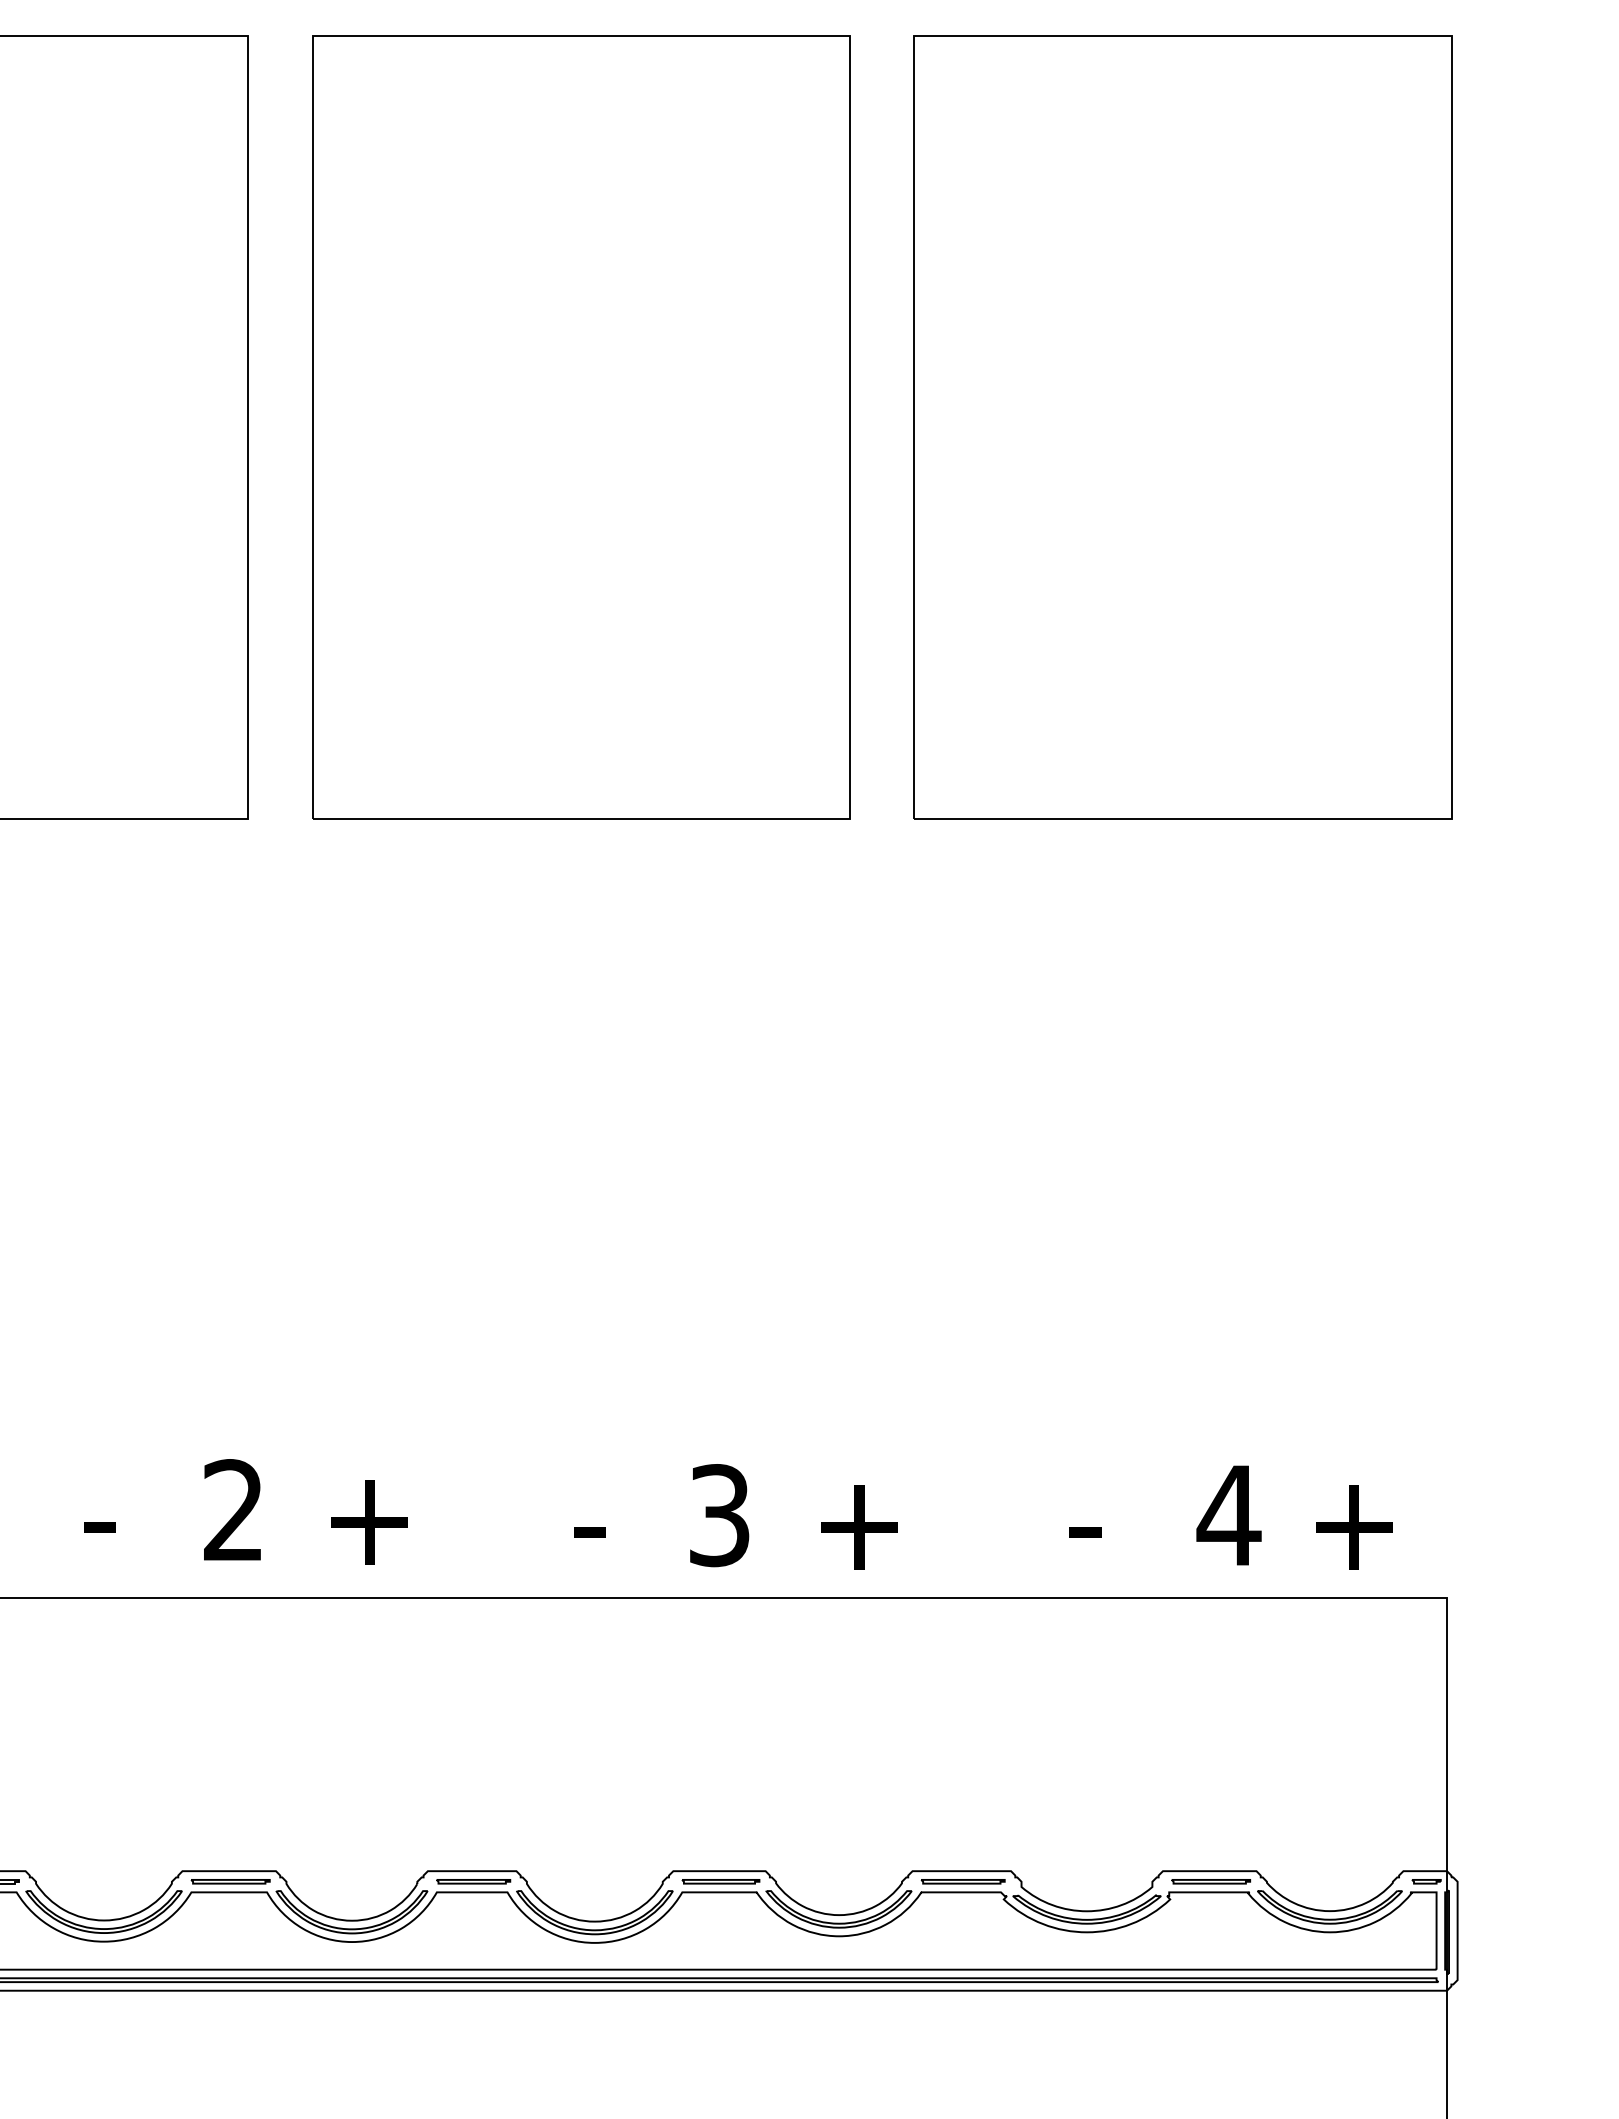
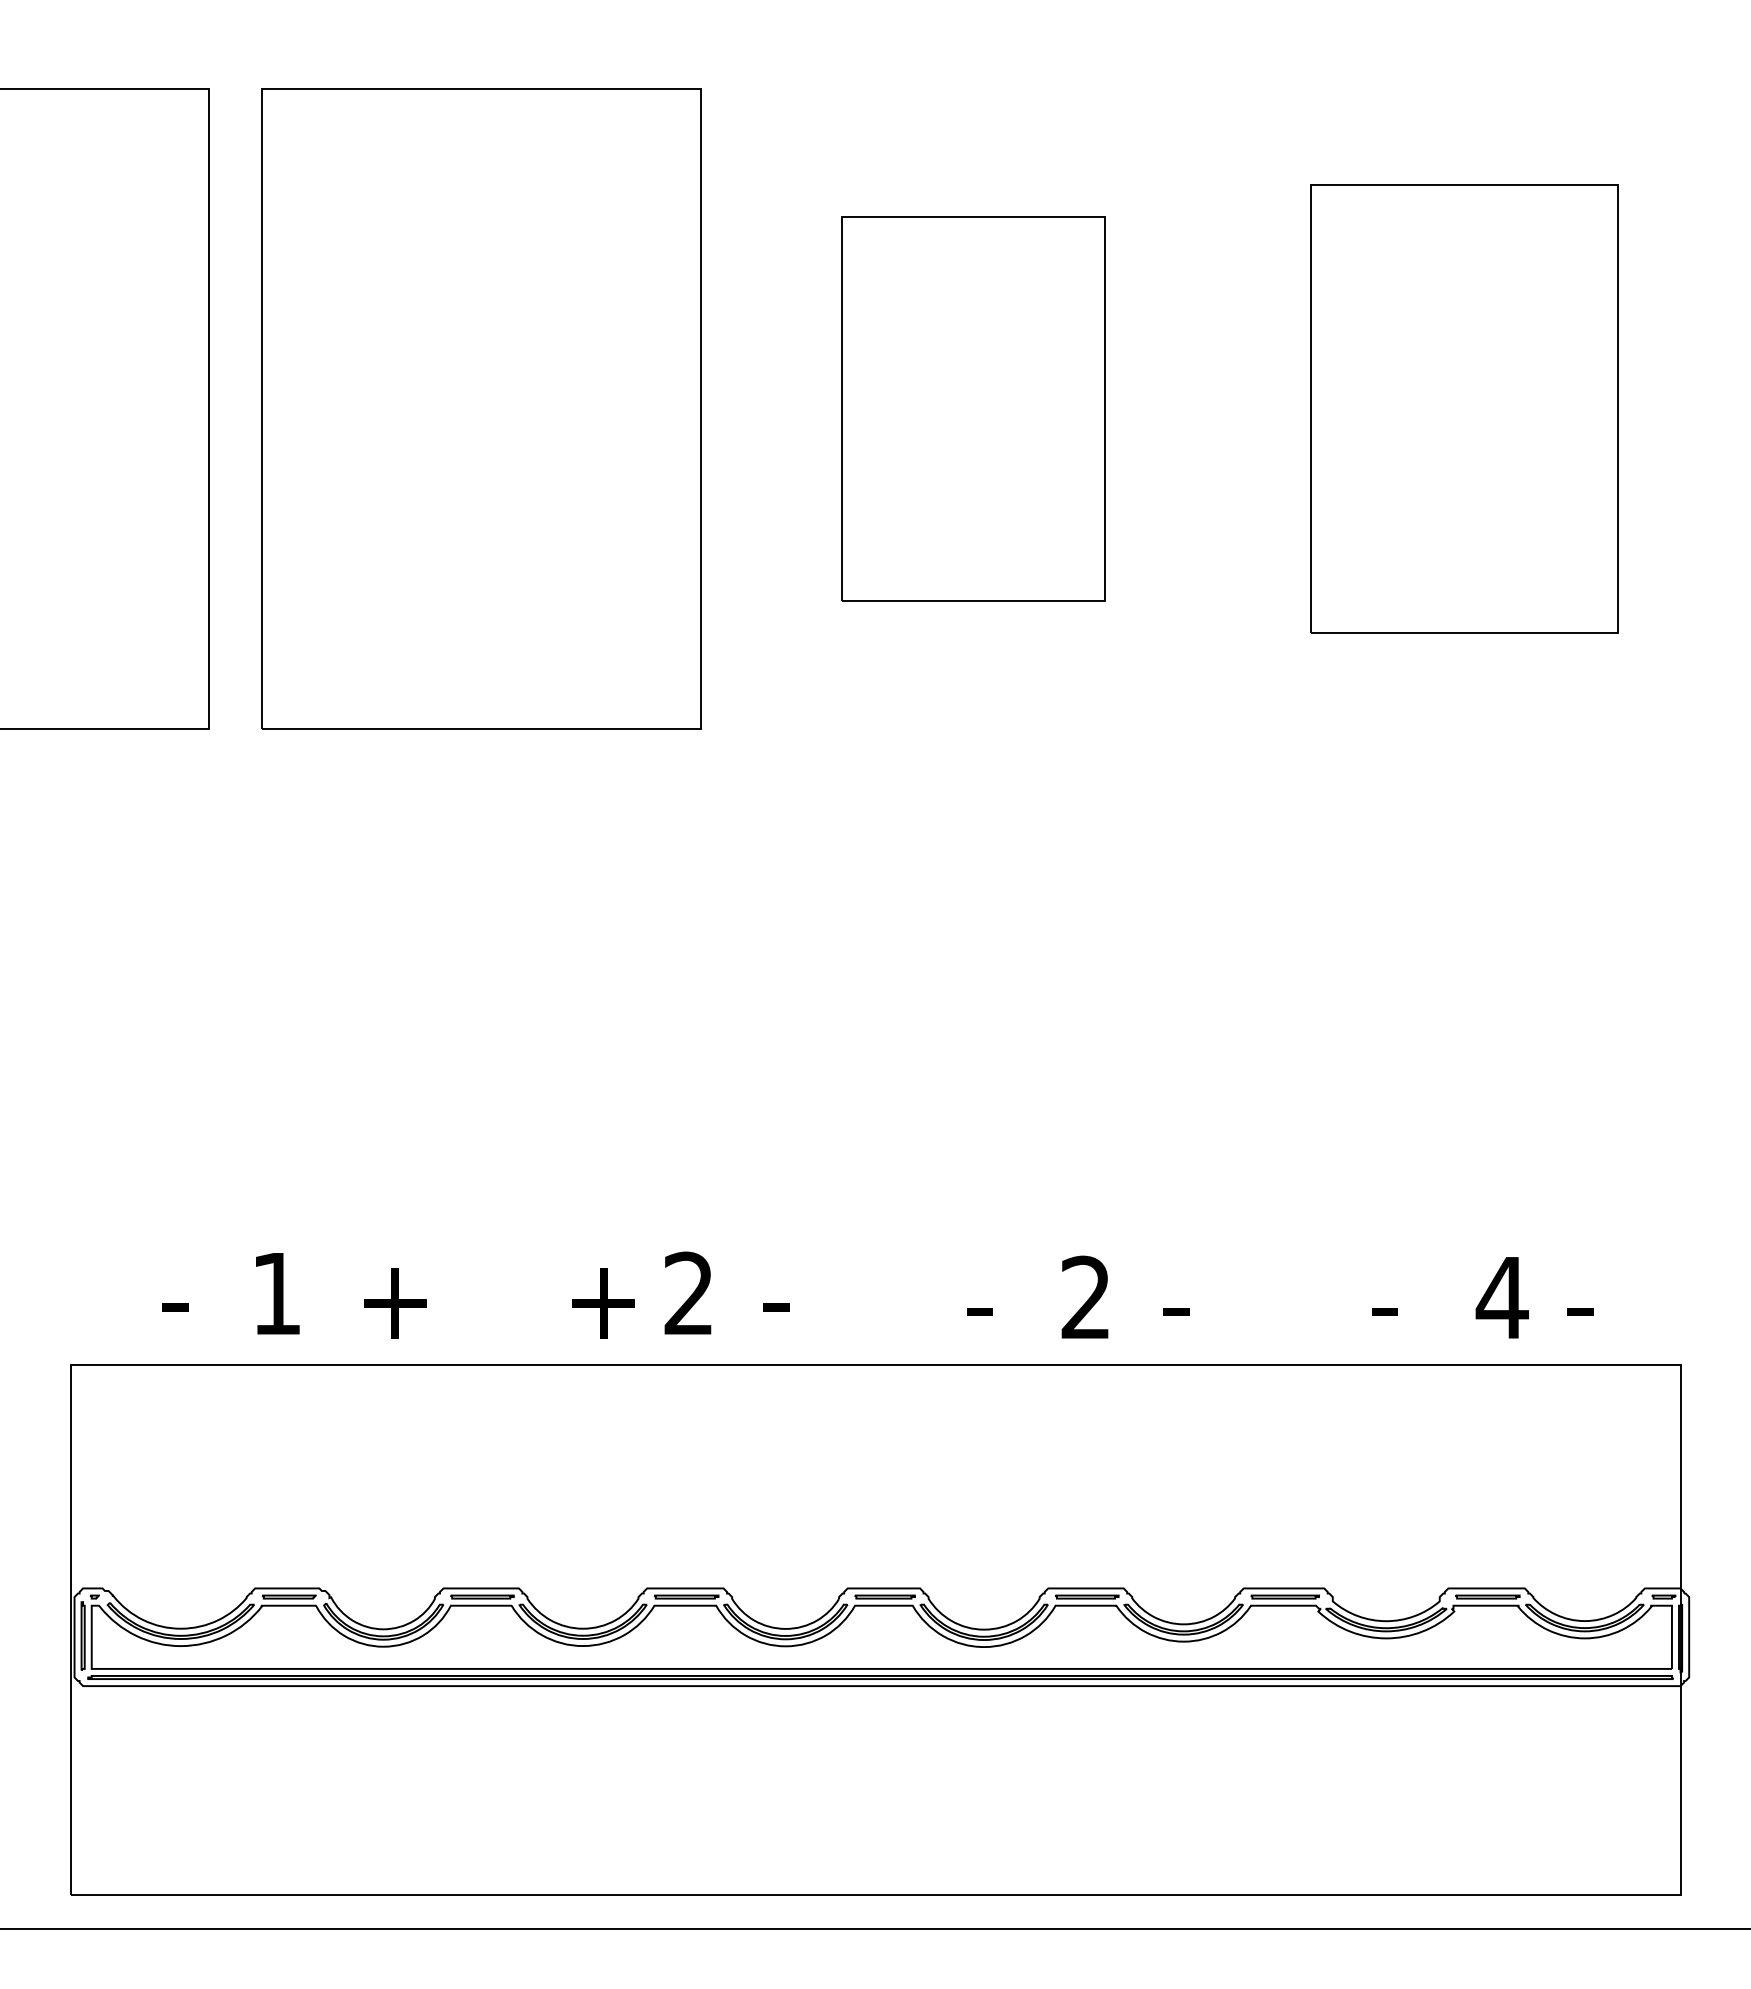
part: (581, 427) -> (973, 408), size x0.6
part: (1182, 427) -> (1464, 408), size x0.7
text: (718, 1515) -> (1085, 1297), 3 -> 2
text: (125, 1522) -> (600, 1303), - -> +
text: (366, 1522) -> (797, 1303), + -> -
text: (855, 1527) -> (1197, 1307), + -> -
text: (1350, 1527) -> (1601, 1307), + -> -

